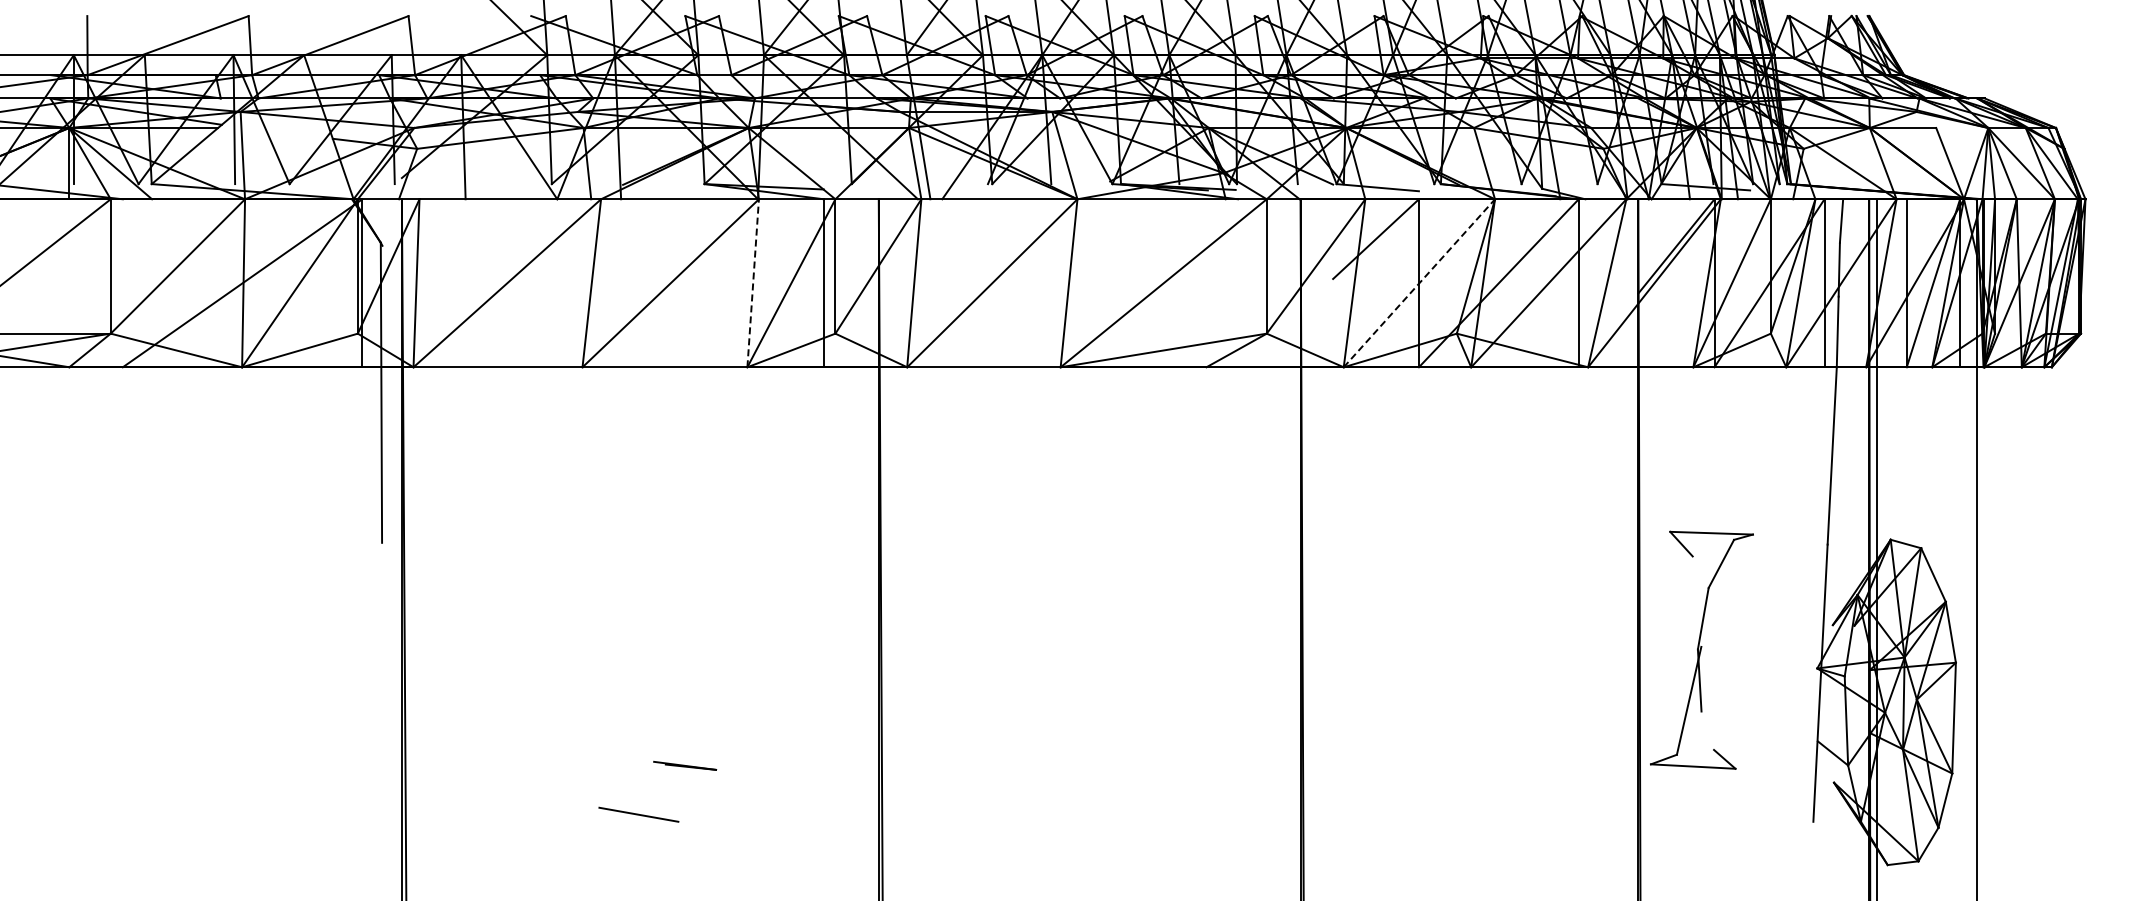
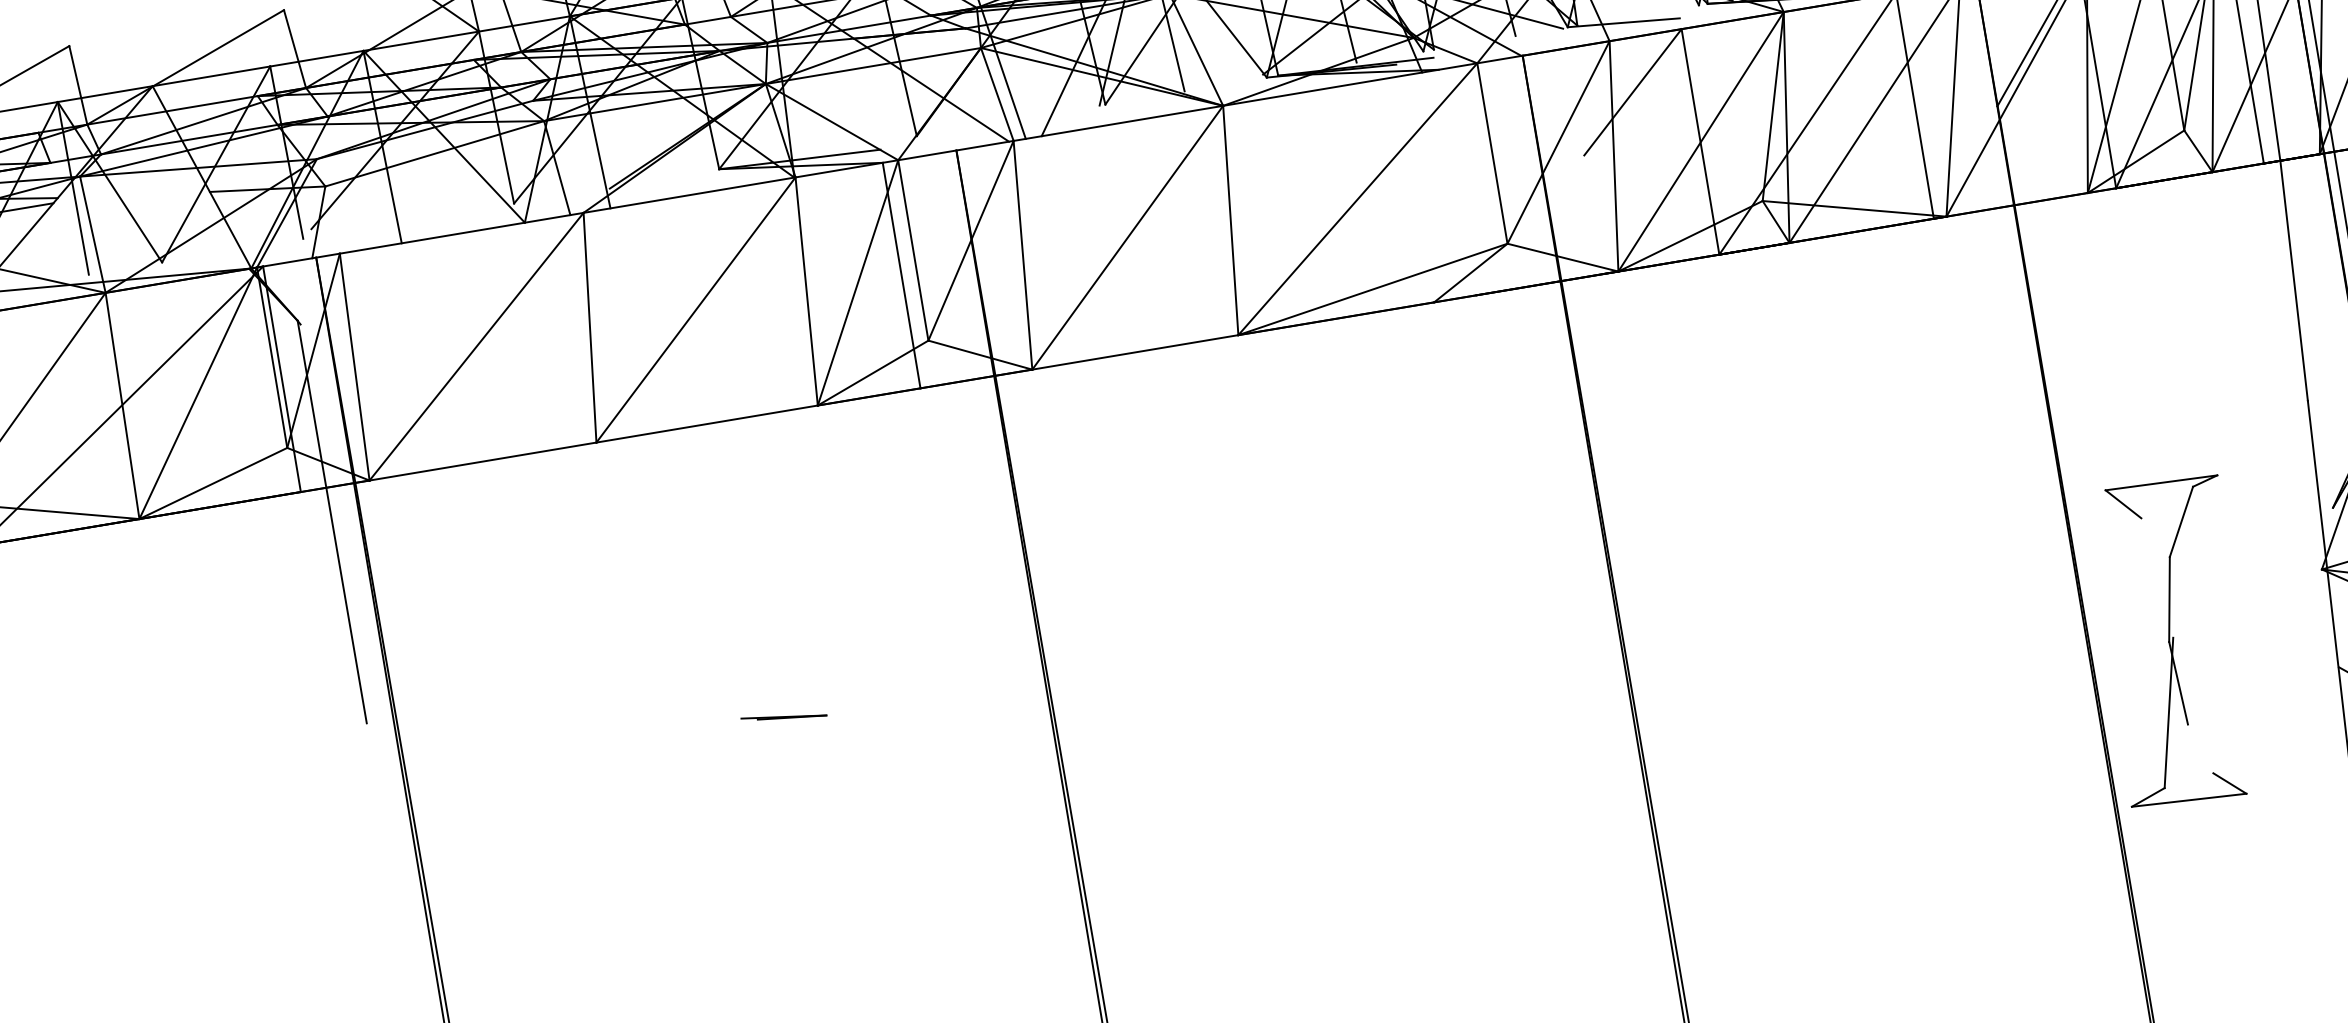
line: (753, 282) -> (806, 290), dashed -> solid
line: (1419, 282) -> (1701, 140), dashed -> solid
part: (1701, 649) -> (2174, 641), moved
line: (685, 765) -> (784, 716), moved

